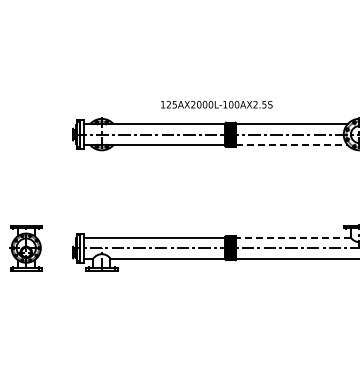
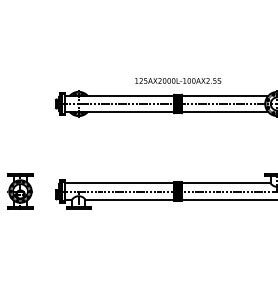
text: (216, 104) -> (177, 80), moved
line: (291, 145) -> (224, 112), dashed -> solid
line: (292, 237) -> (225, 183), dashed -> solid

